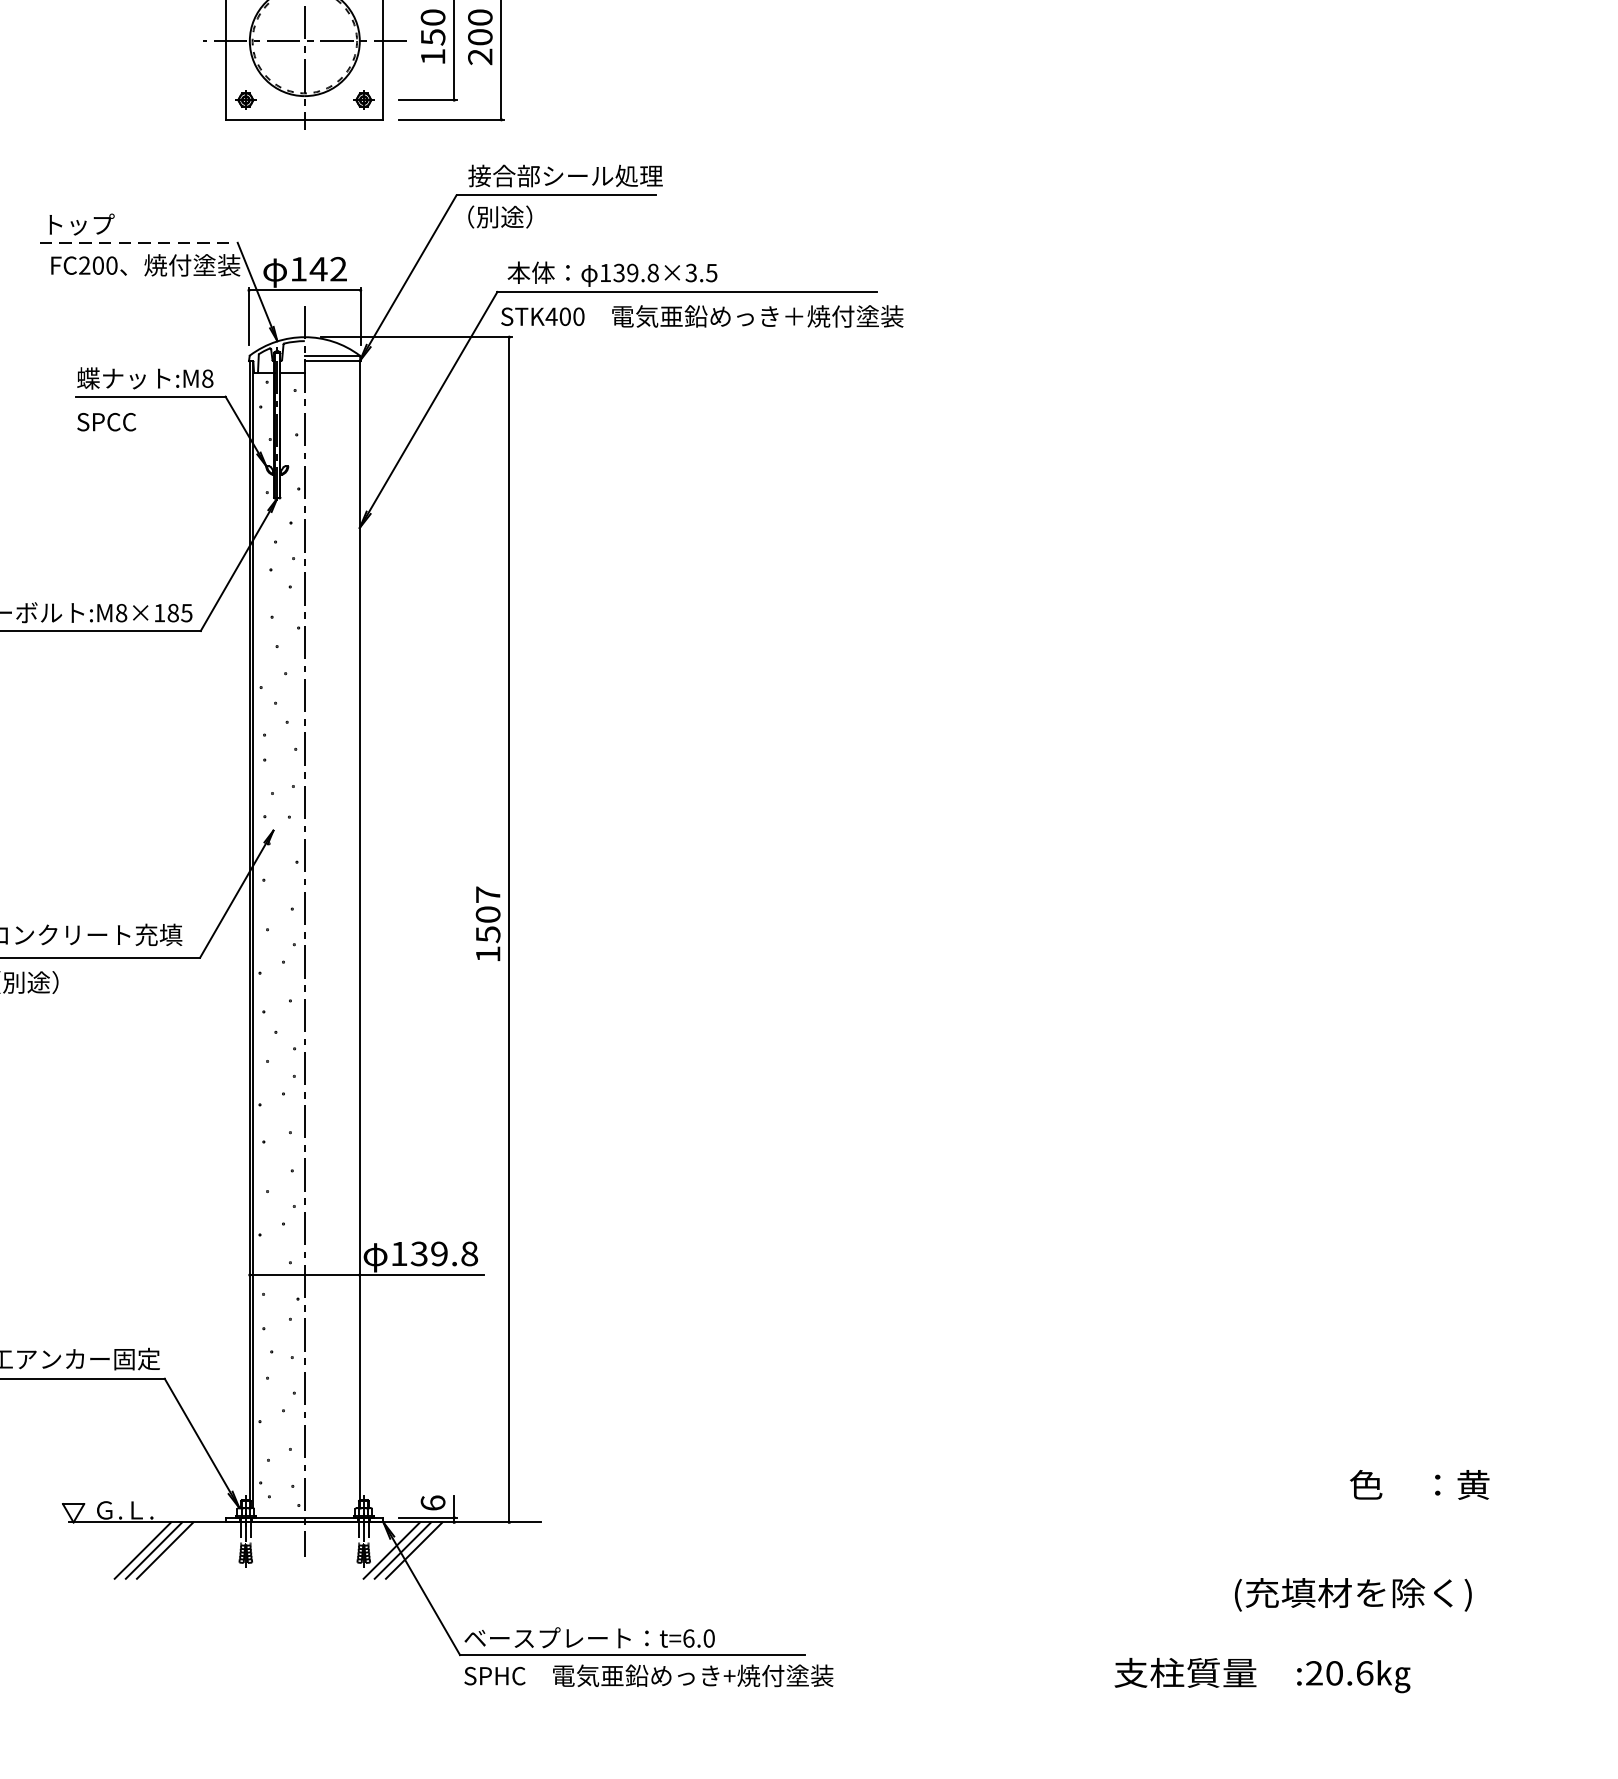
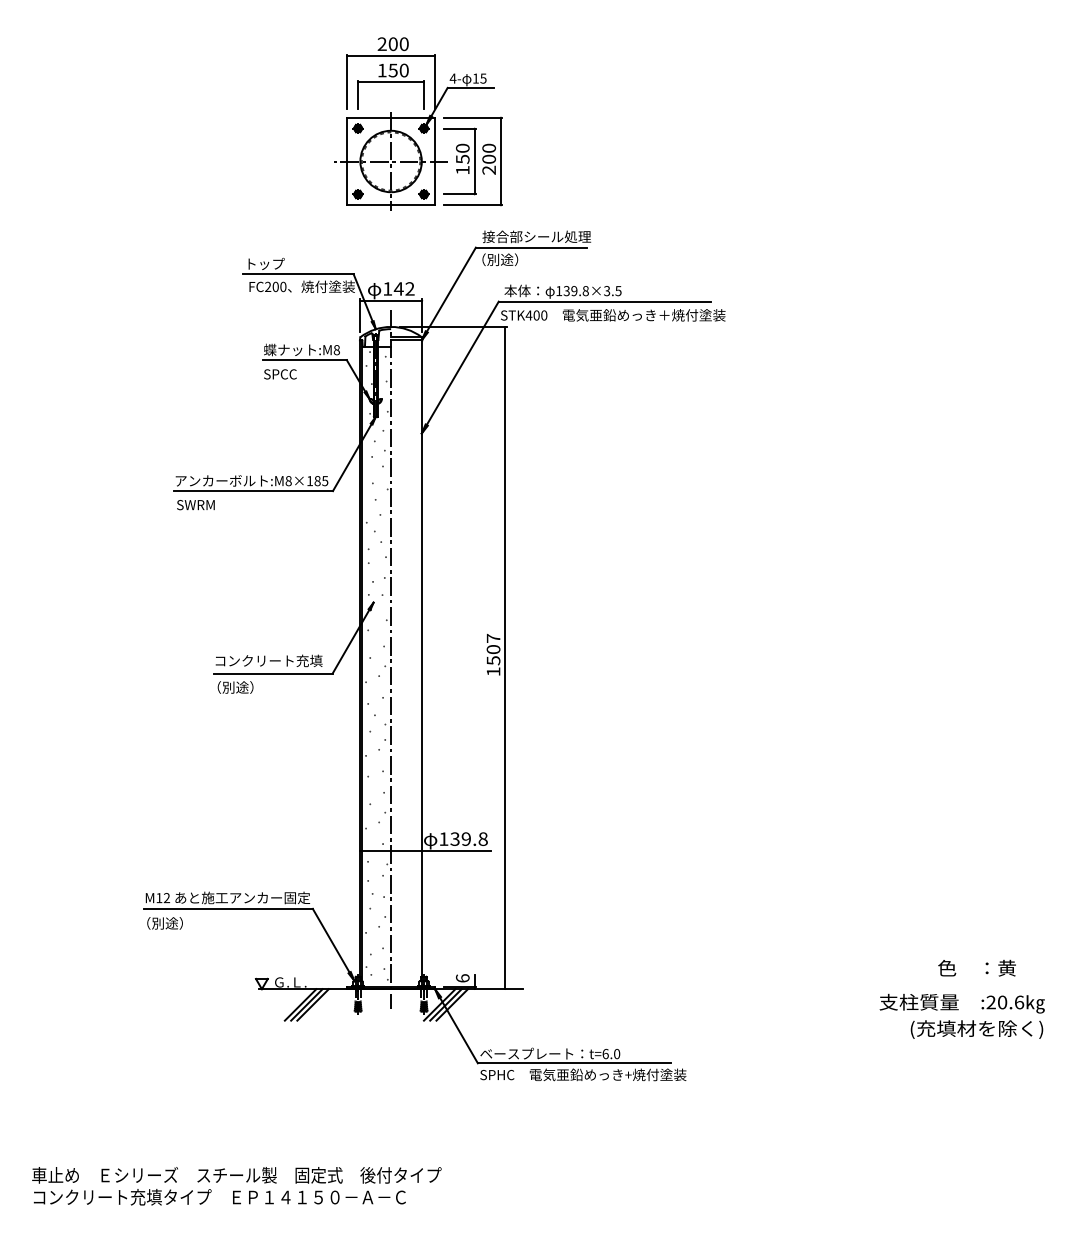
line: (139, 243) -> (298, 274), dashed -> solid
text: (1418, 1483) -> (976, 967), moved
text: (1261, 1675) -> (961, 1003), moved

